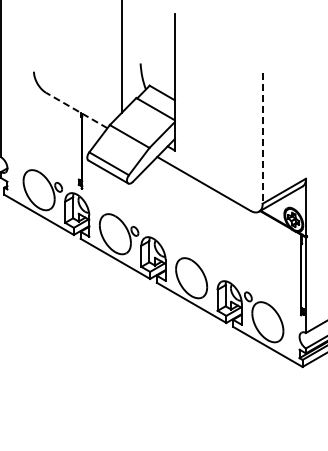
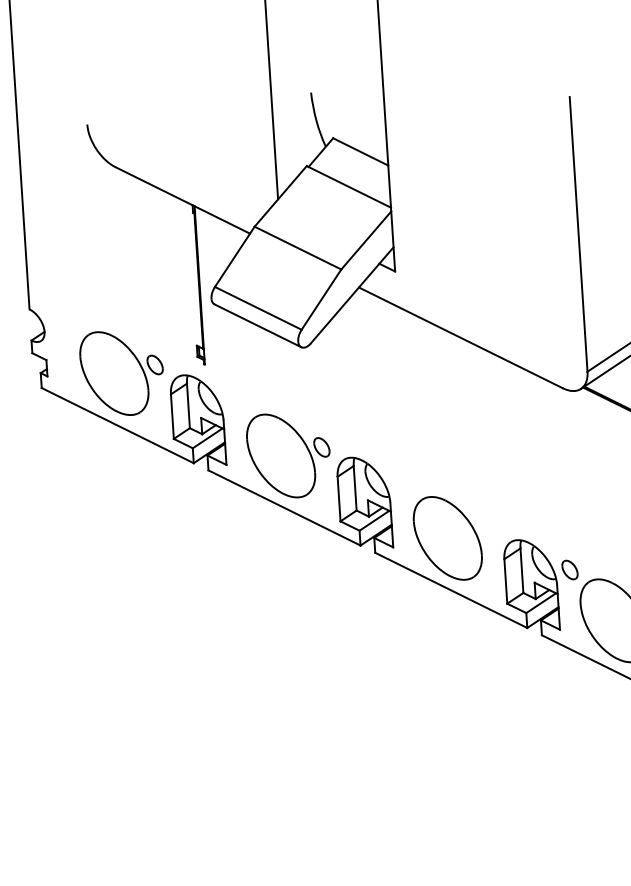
line: (76, 110) -> (182, 200), dashed -> solid
line: (262, 139) -> (578, 236), dashed -> solid

